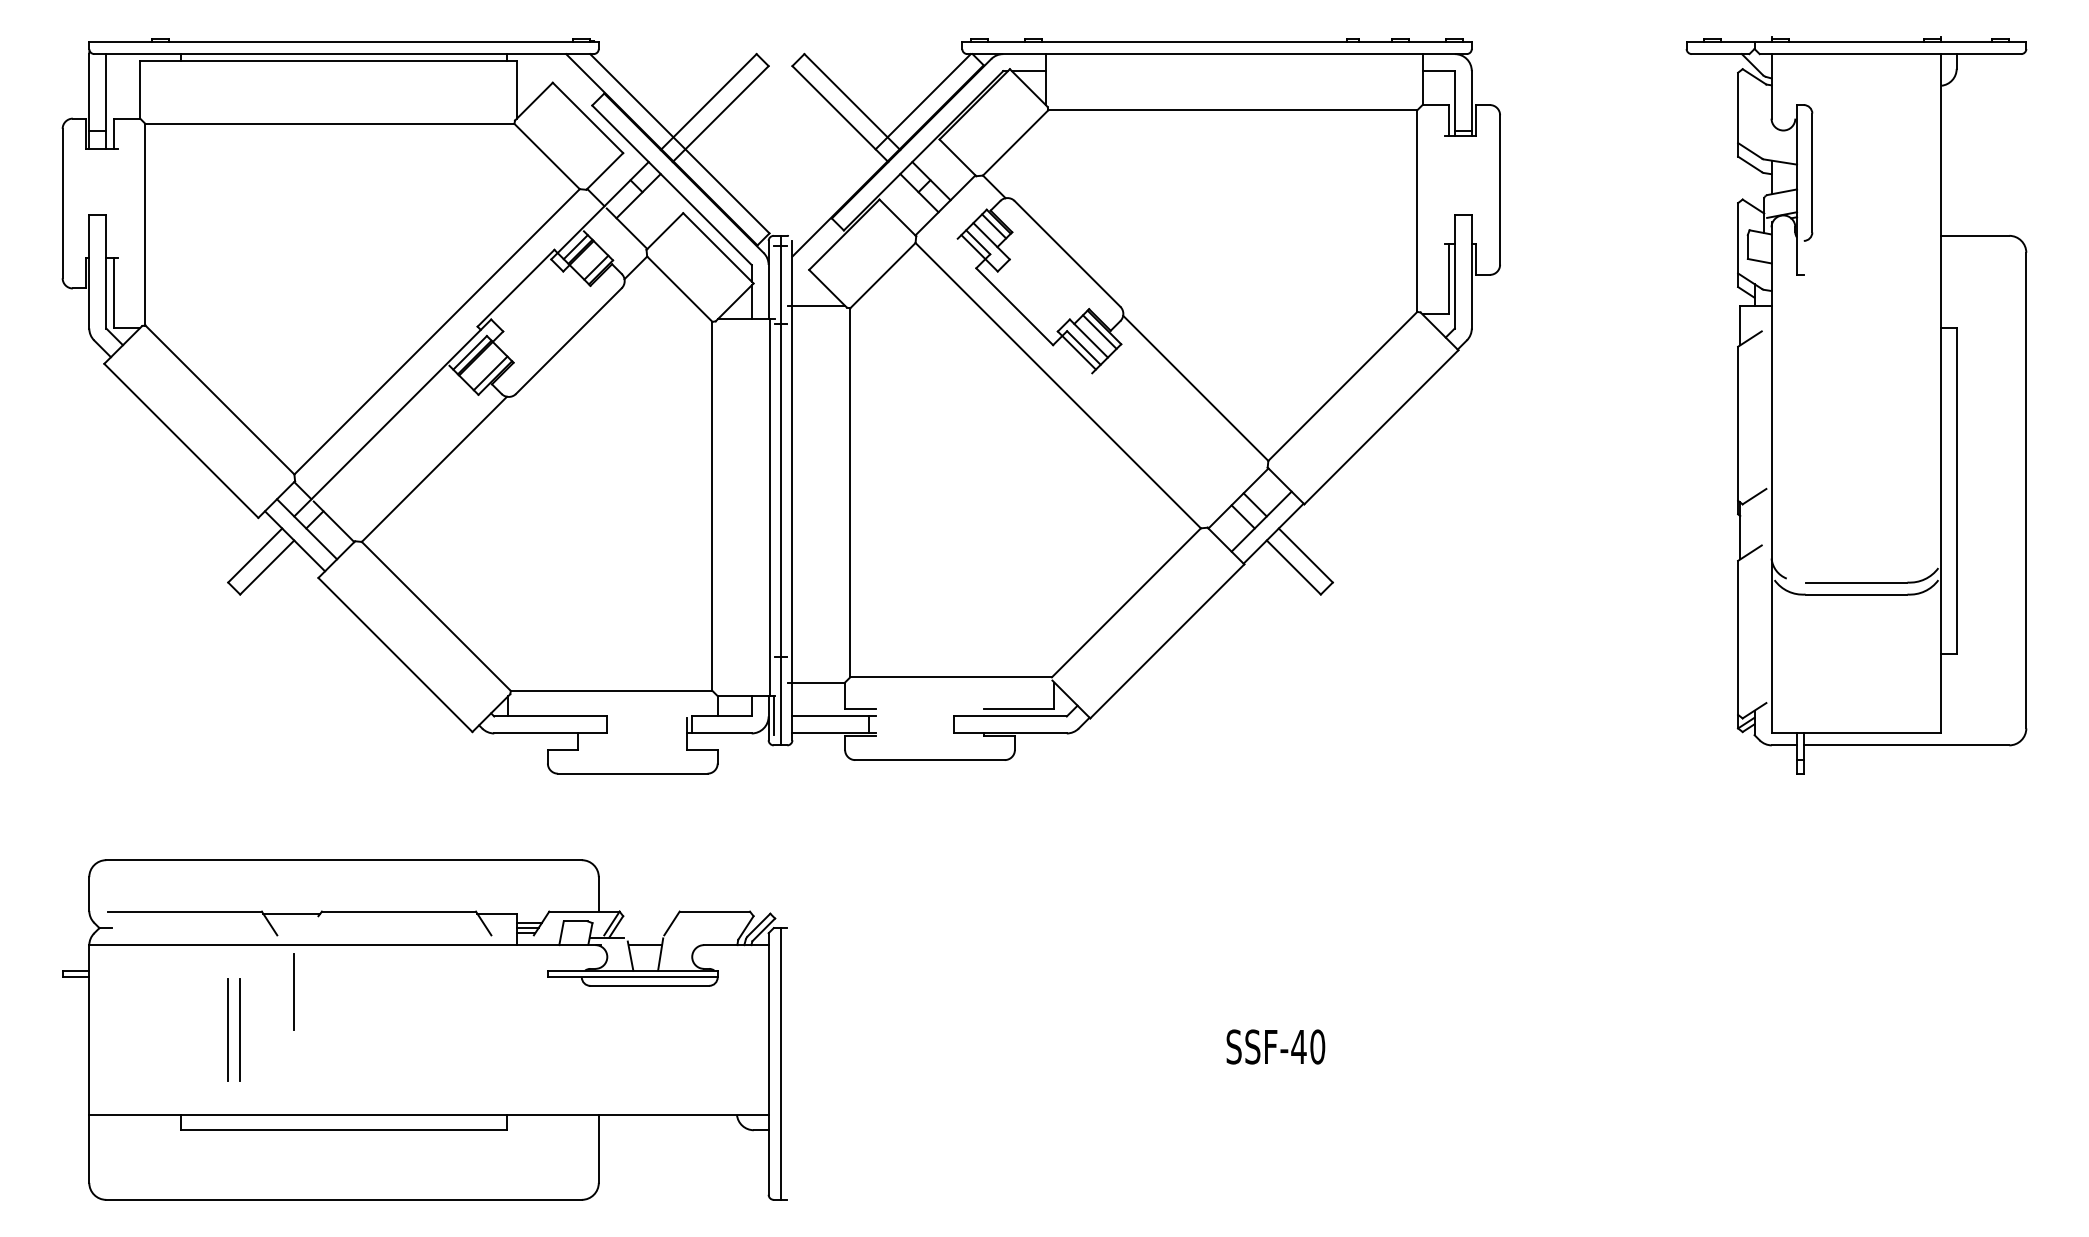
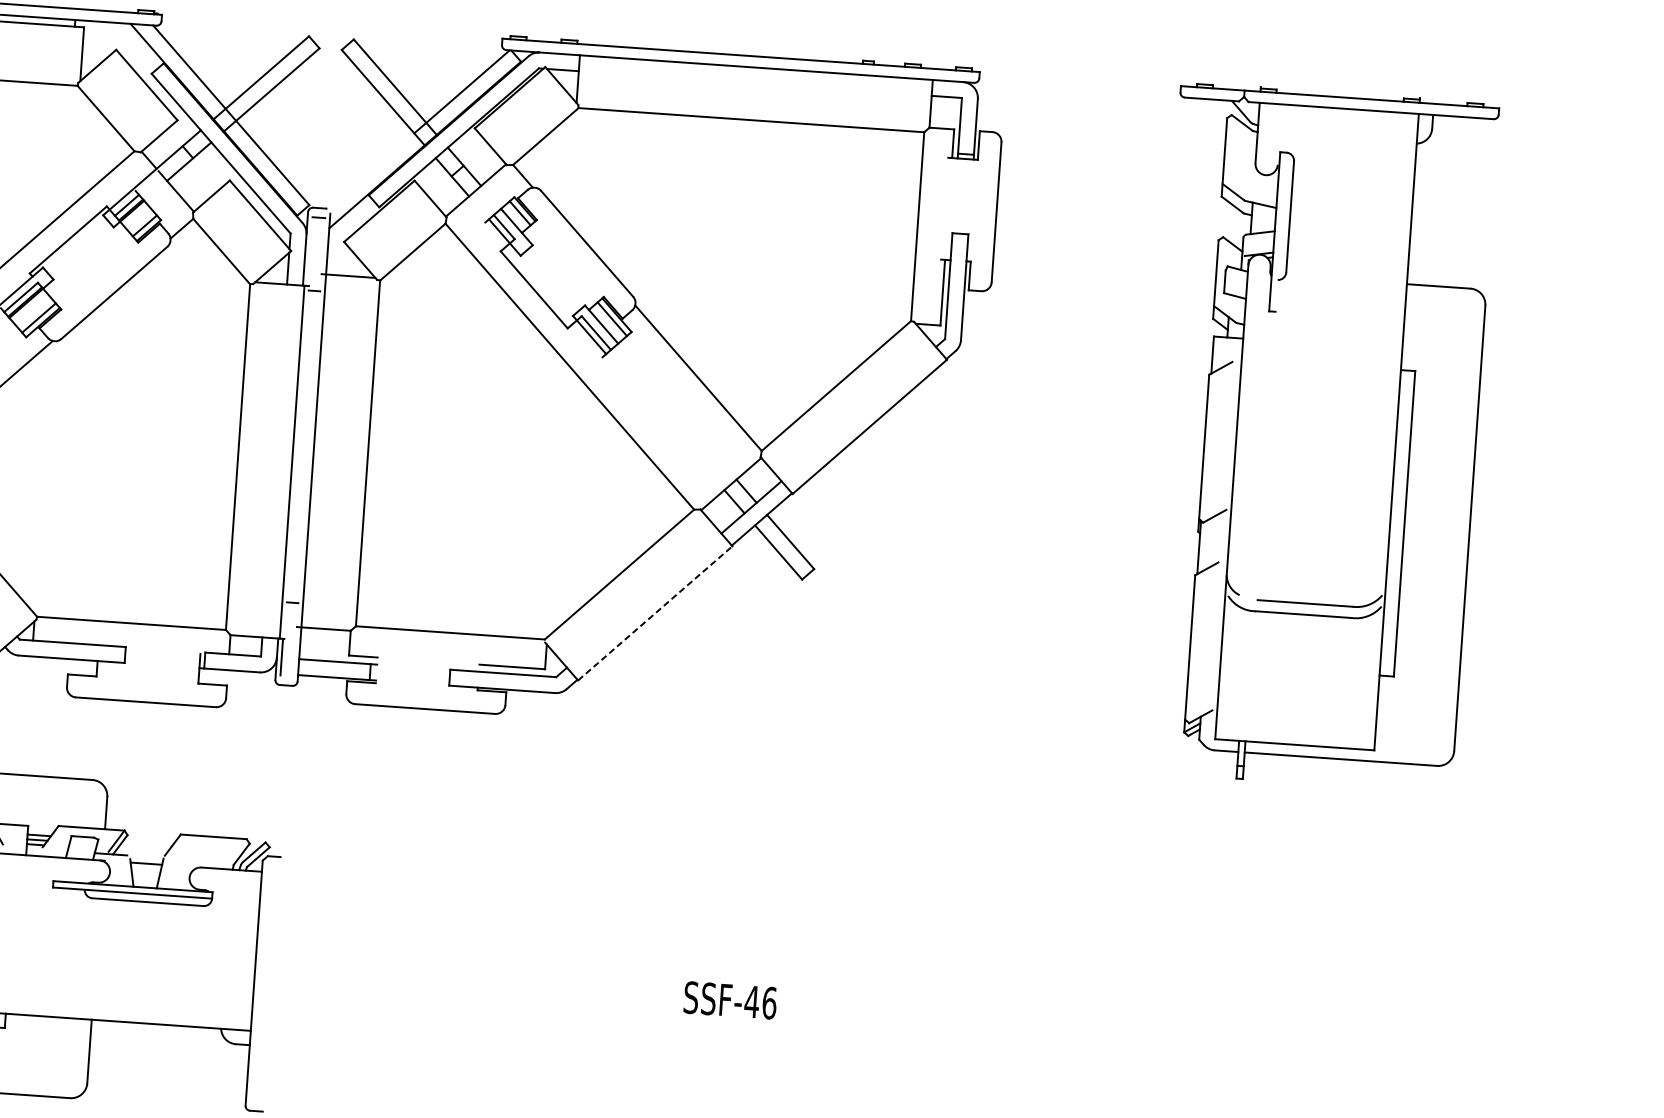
line: (780, 490) -> (302, 446), removed
line: (1167, 641) -> (655, 613), solid -> dashed
text: (1317, 1046) -> (769, 1002), SSF-40 -> SSF-46
line: (780, 1063) -> (265, 983), removed

